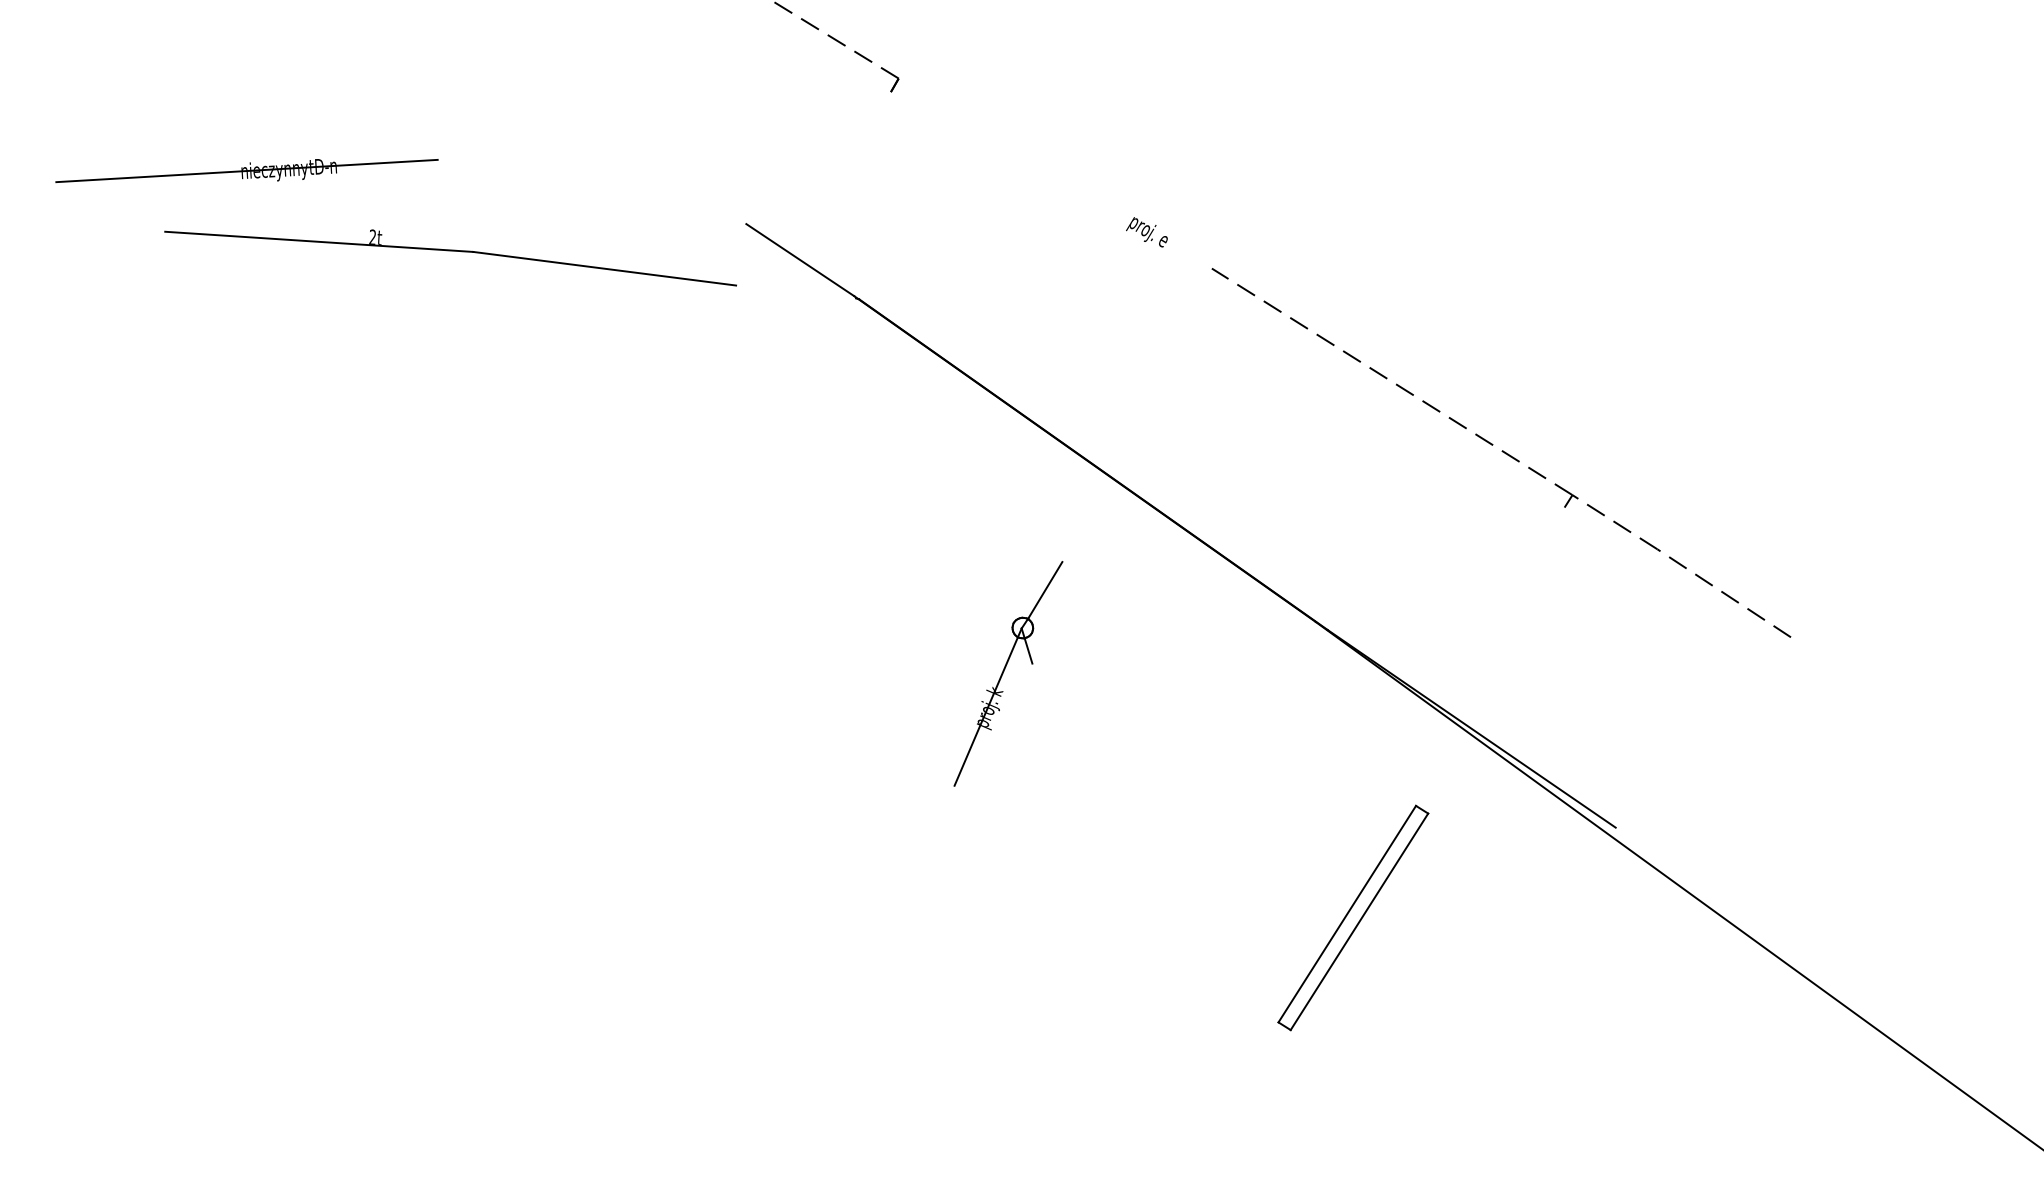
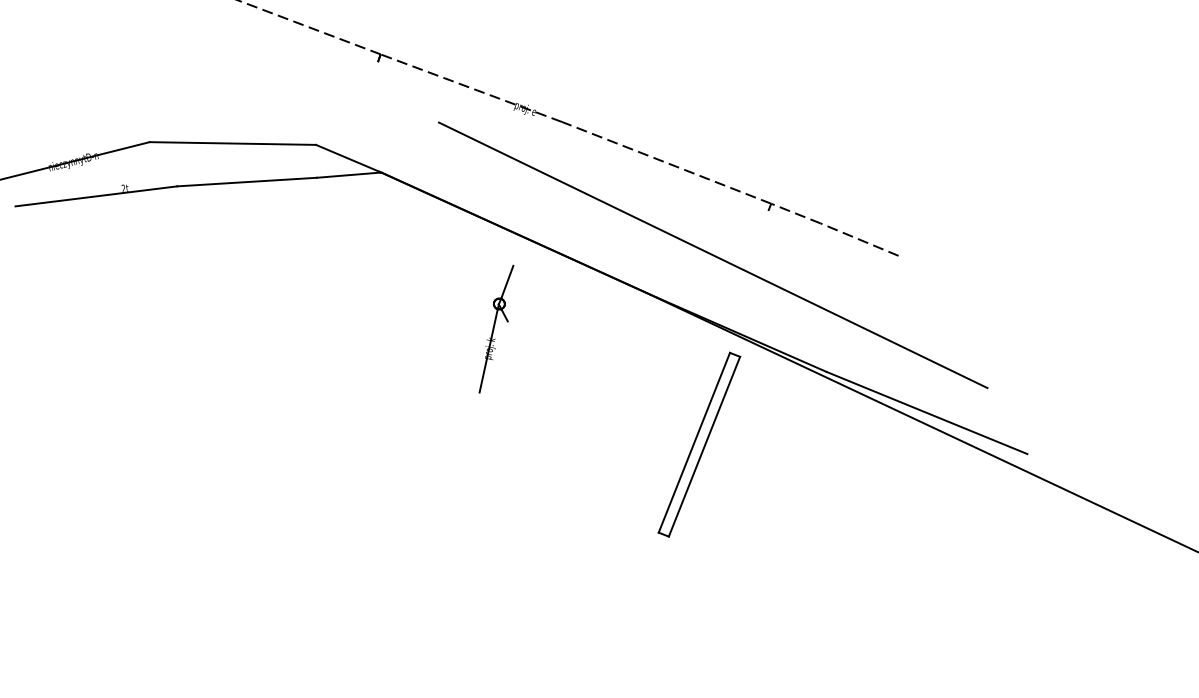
line: (1054, 172) -> (470, 87), added
line: (591, 191) -> (232, 143), added
line: (796, 290) -> (348, 174), added
line: (1446, 570) -> (713, 255), added
part: (1008, 674) -> (496, 329), moved
part: (1353, 917) -> (699, 444), size x1.43
line: (1787, 938) -> (926, 412), added

